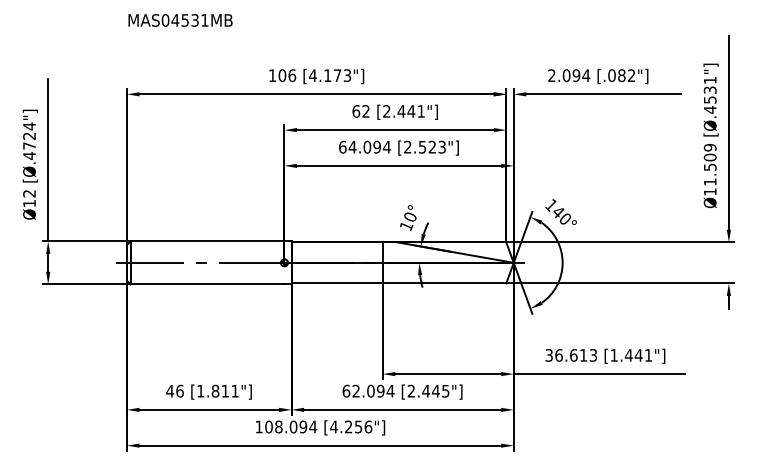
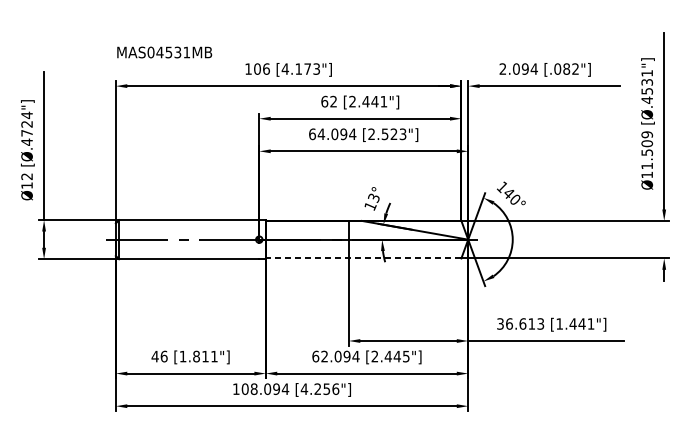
text: (180, 20) -> (164, 52), moved
text: (409, 217) -> (373, 198), 10° -> 13°
line: (398, 283) -> (363, 258), solid -> dashed

